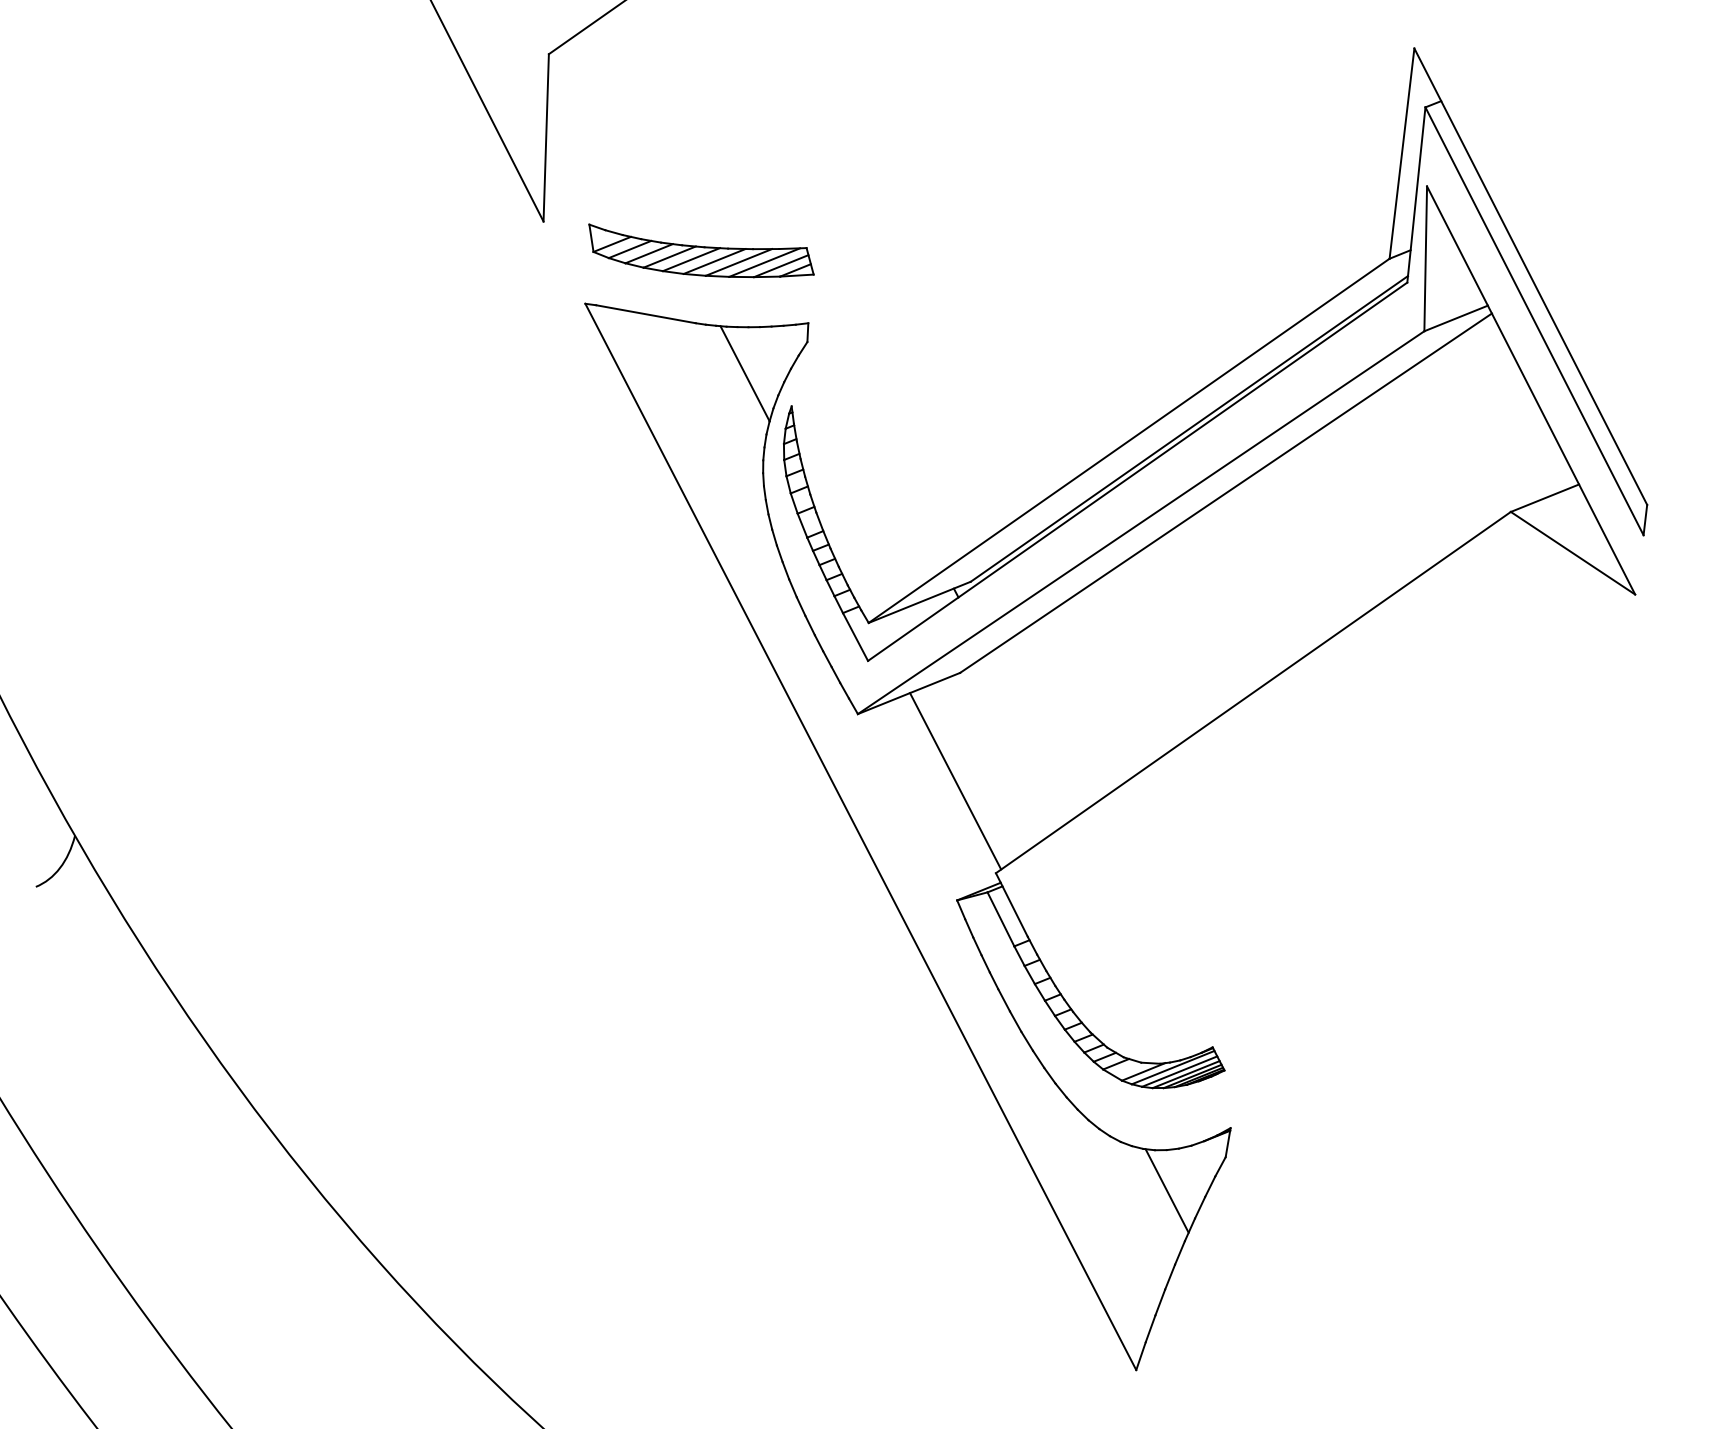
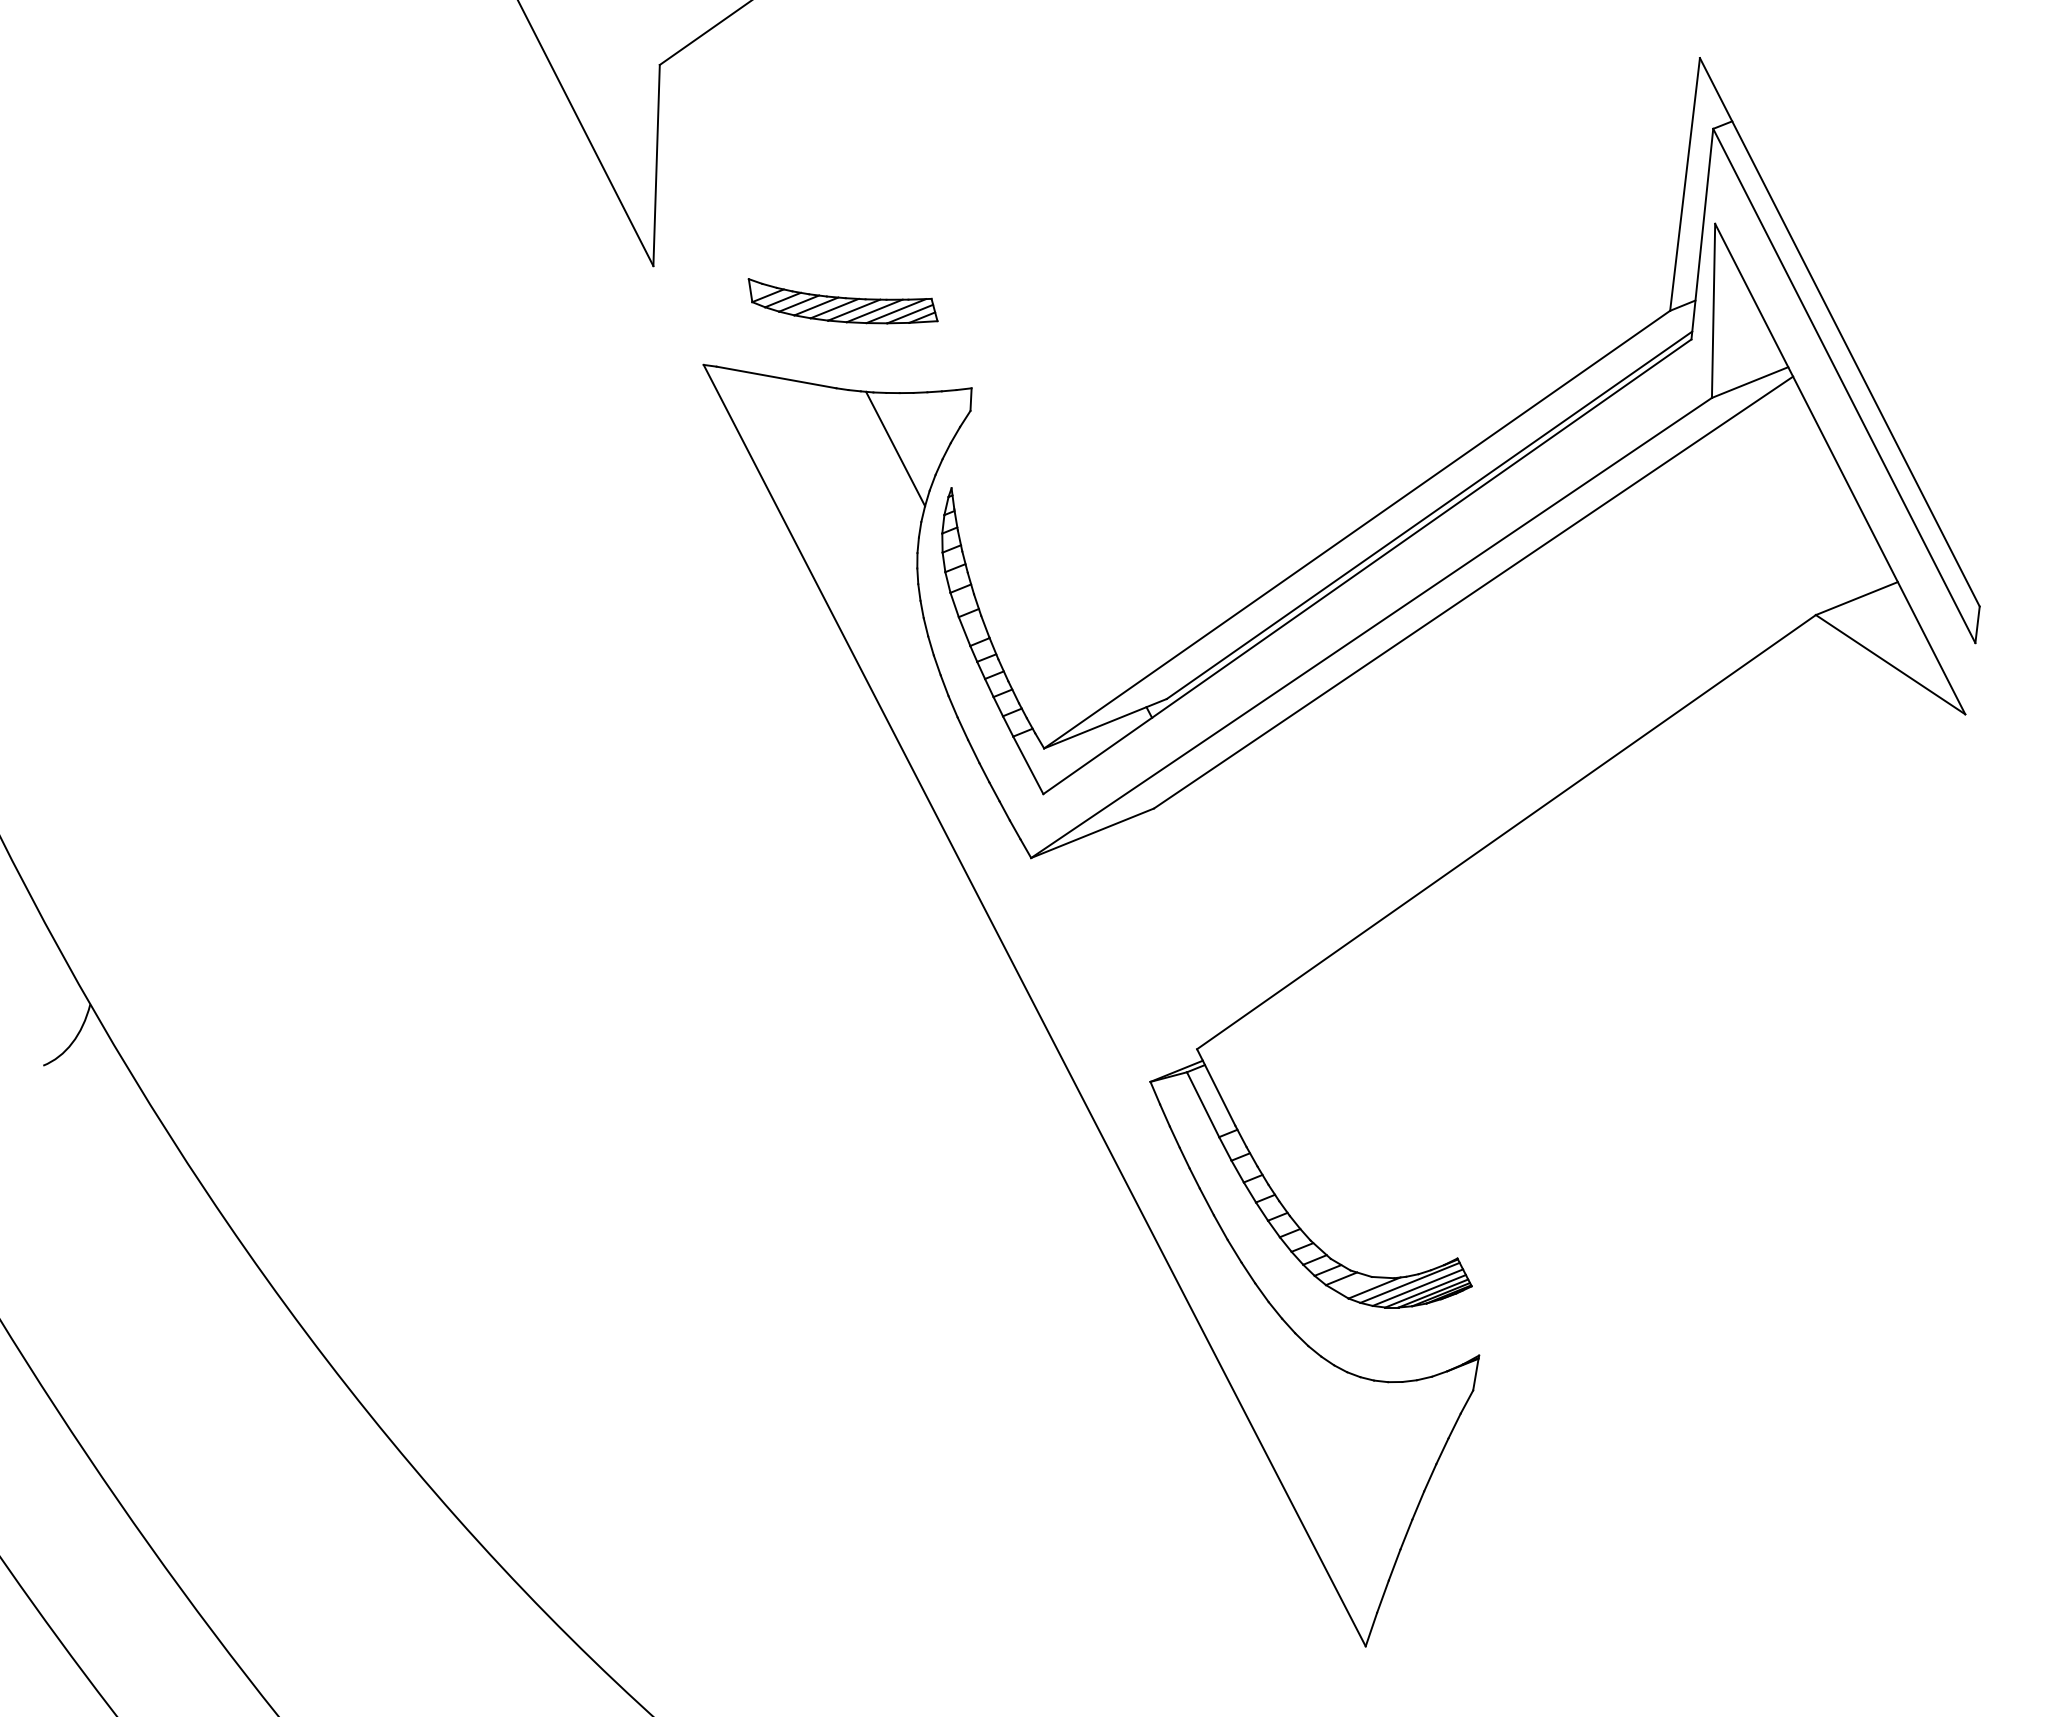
part: (700, 250) -> (842, 300), size x0.7
line: (955, 781) -> (1148, 938), removed
line: (1166, 1190) -> (1402, 1430), removed

